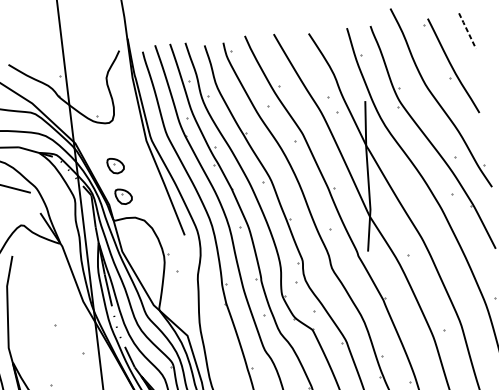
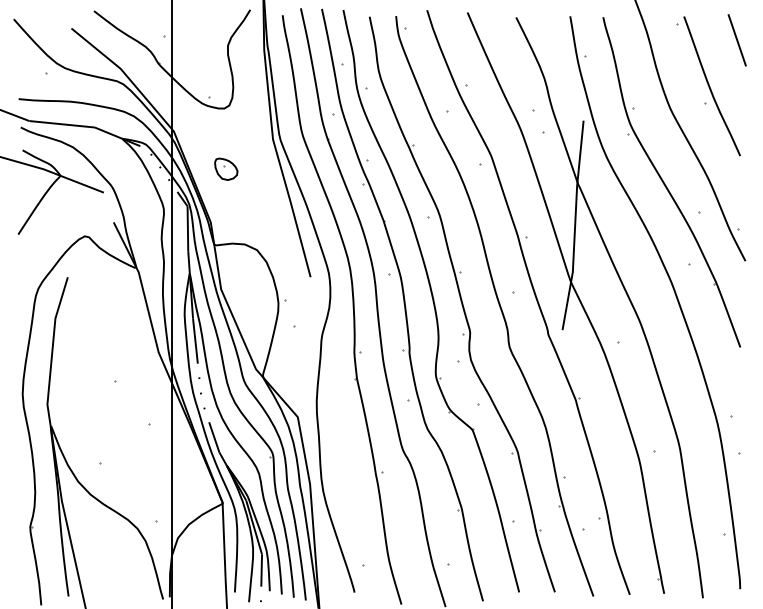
line: (467, 30) -> (737, 39), dashed -> solid
part: (123, 196) -> (232, 212), removed

